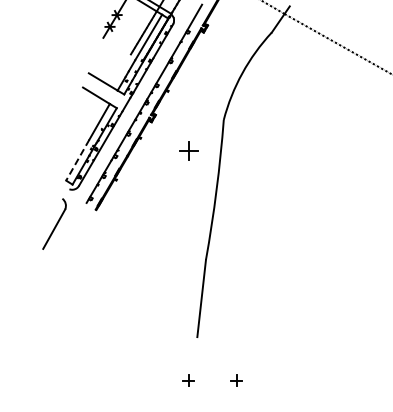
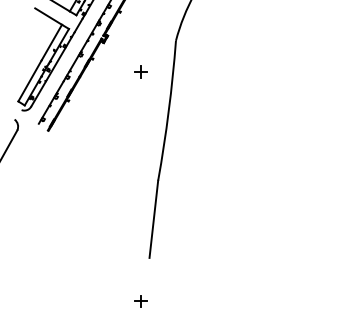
part: (188, 150) -> (140, 71), size x0.62
line: (77, 160) -> (29, 81), dashed -> solid
part: (236, 380) -> (188, 301), removed

